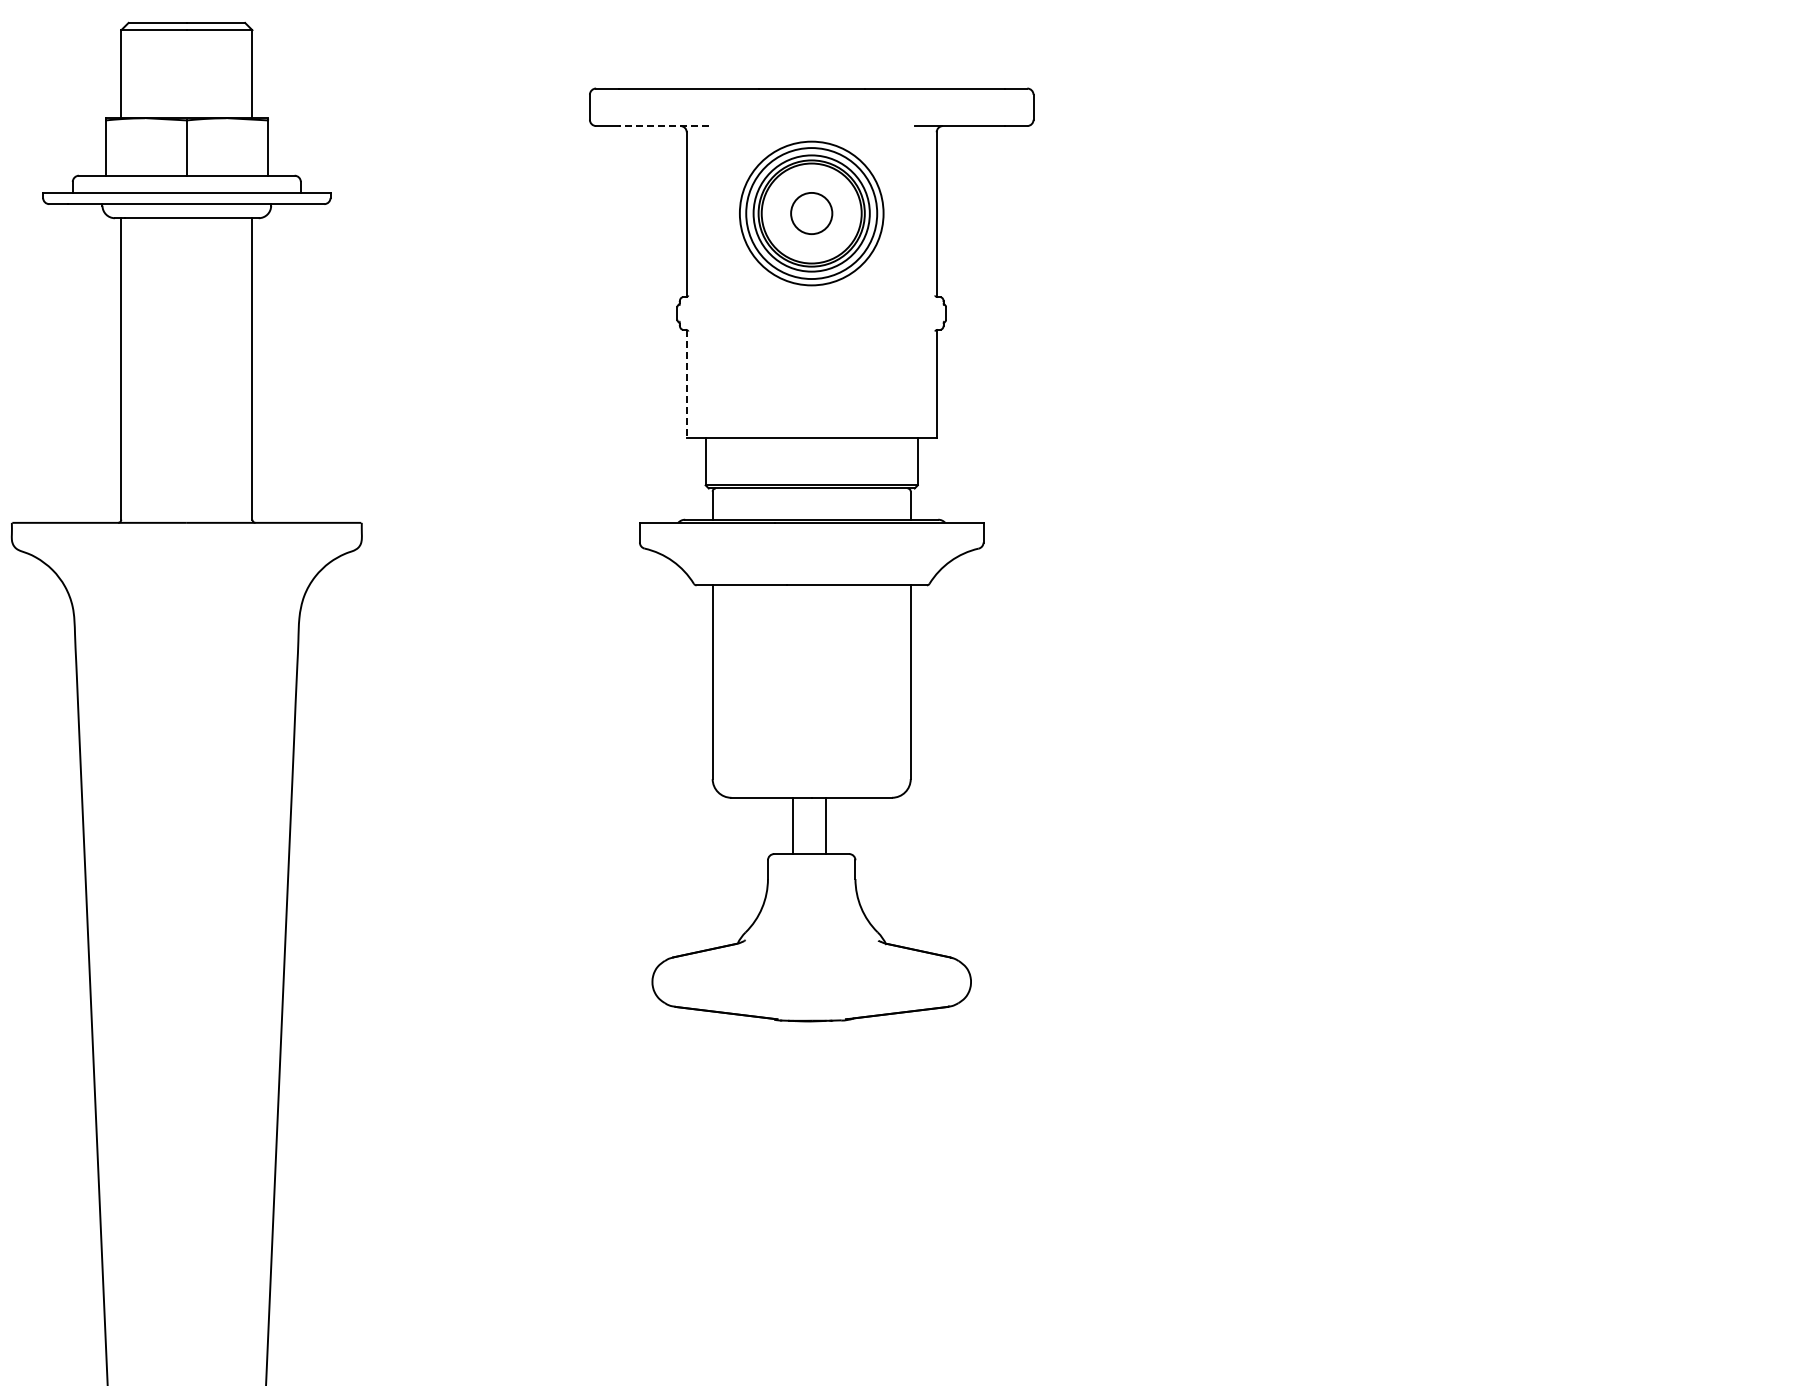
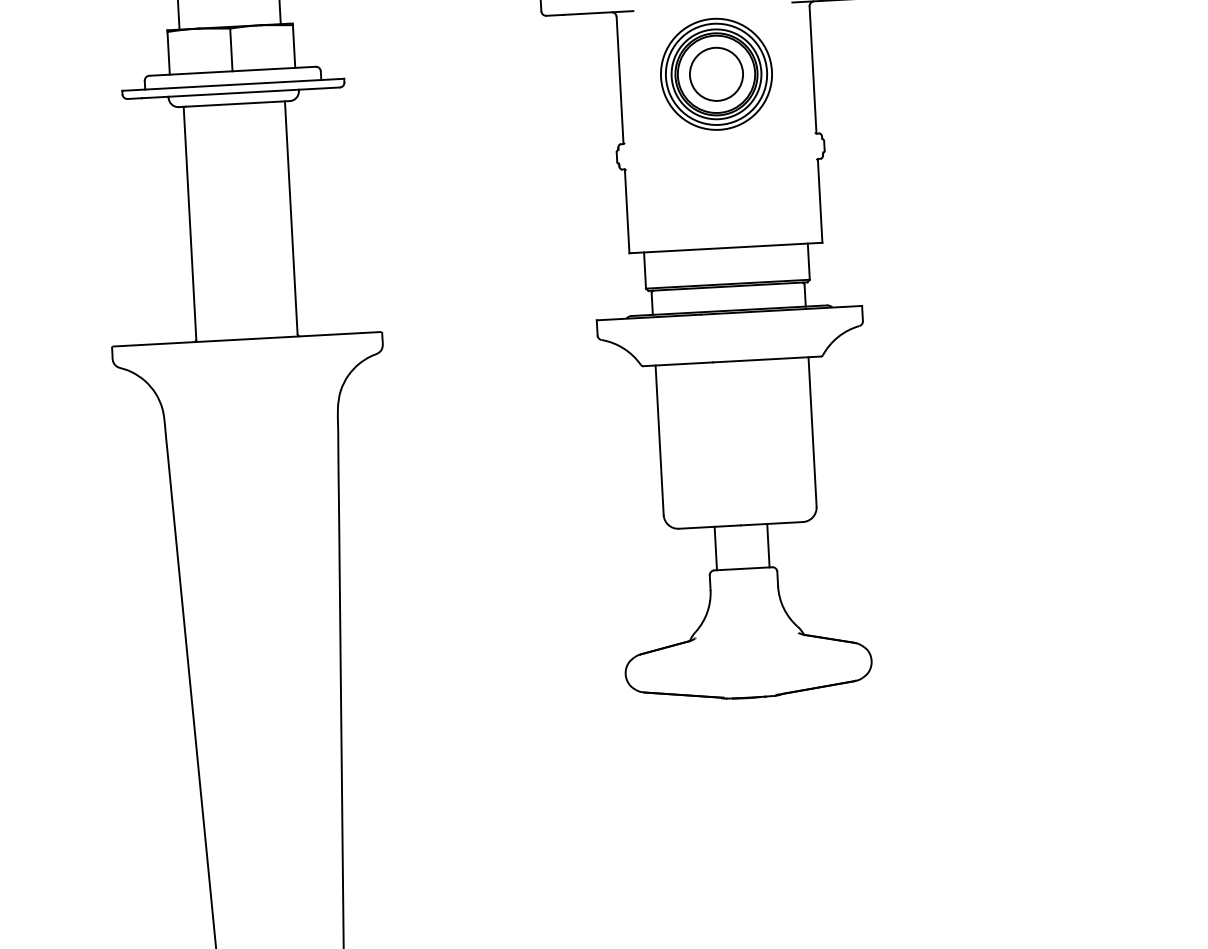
line: (663, 126) -> (598, 13), dashed -> solid
circle: (811, 213) -> (716, 74), size x1.67
line: (686, 384) -> (626, 211), dashed -> solid
line: (792, 825) -> (768, 545), moved
line: (825, 825) -> (715, 548), moved

